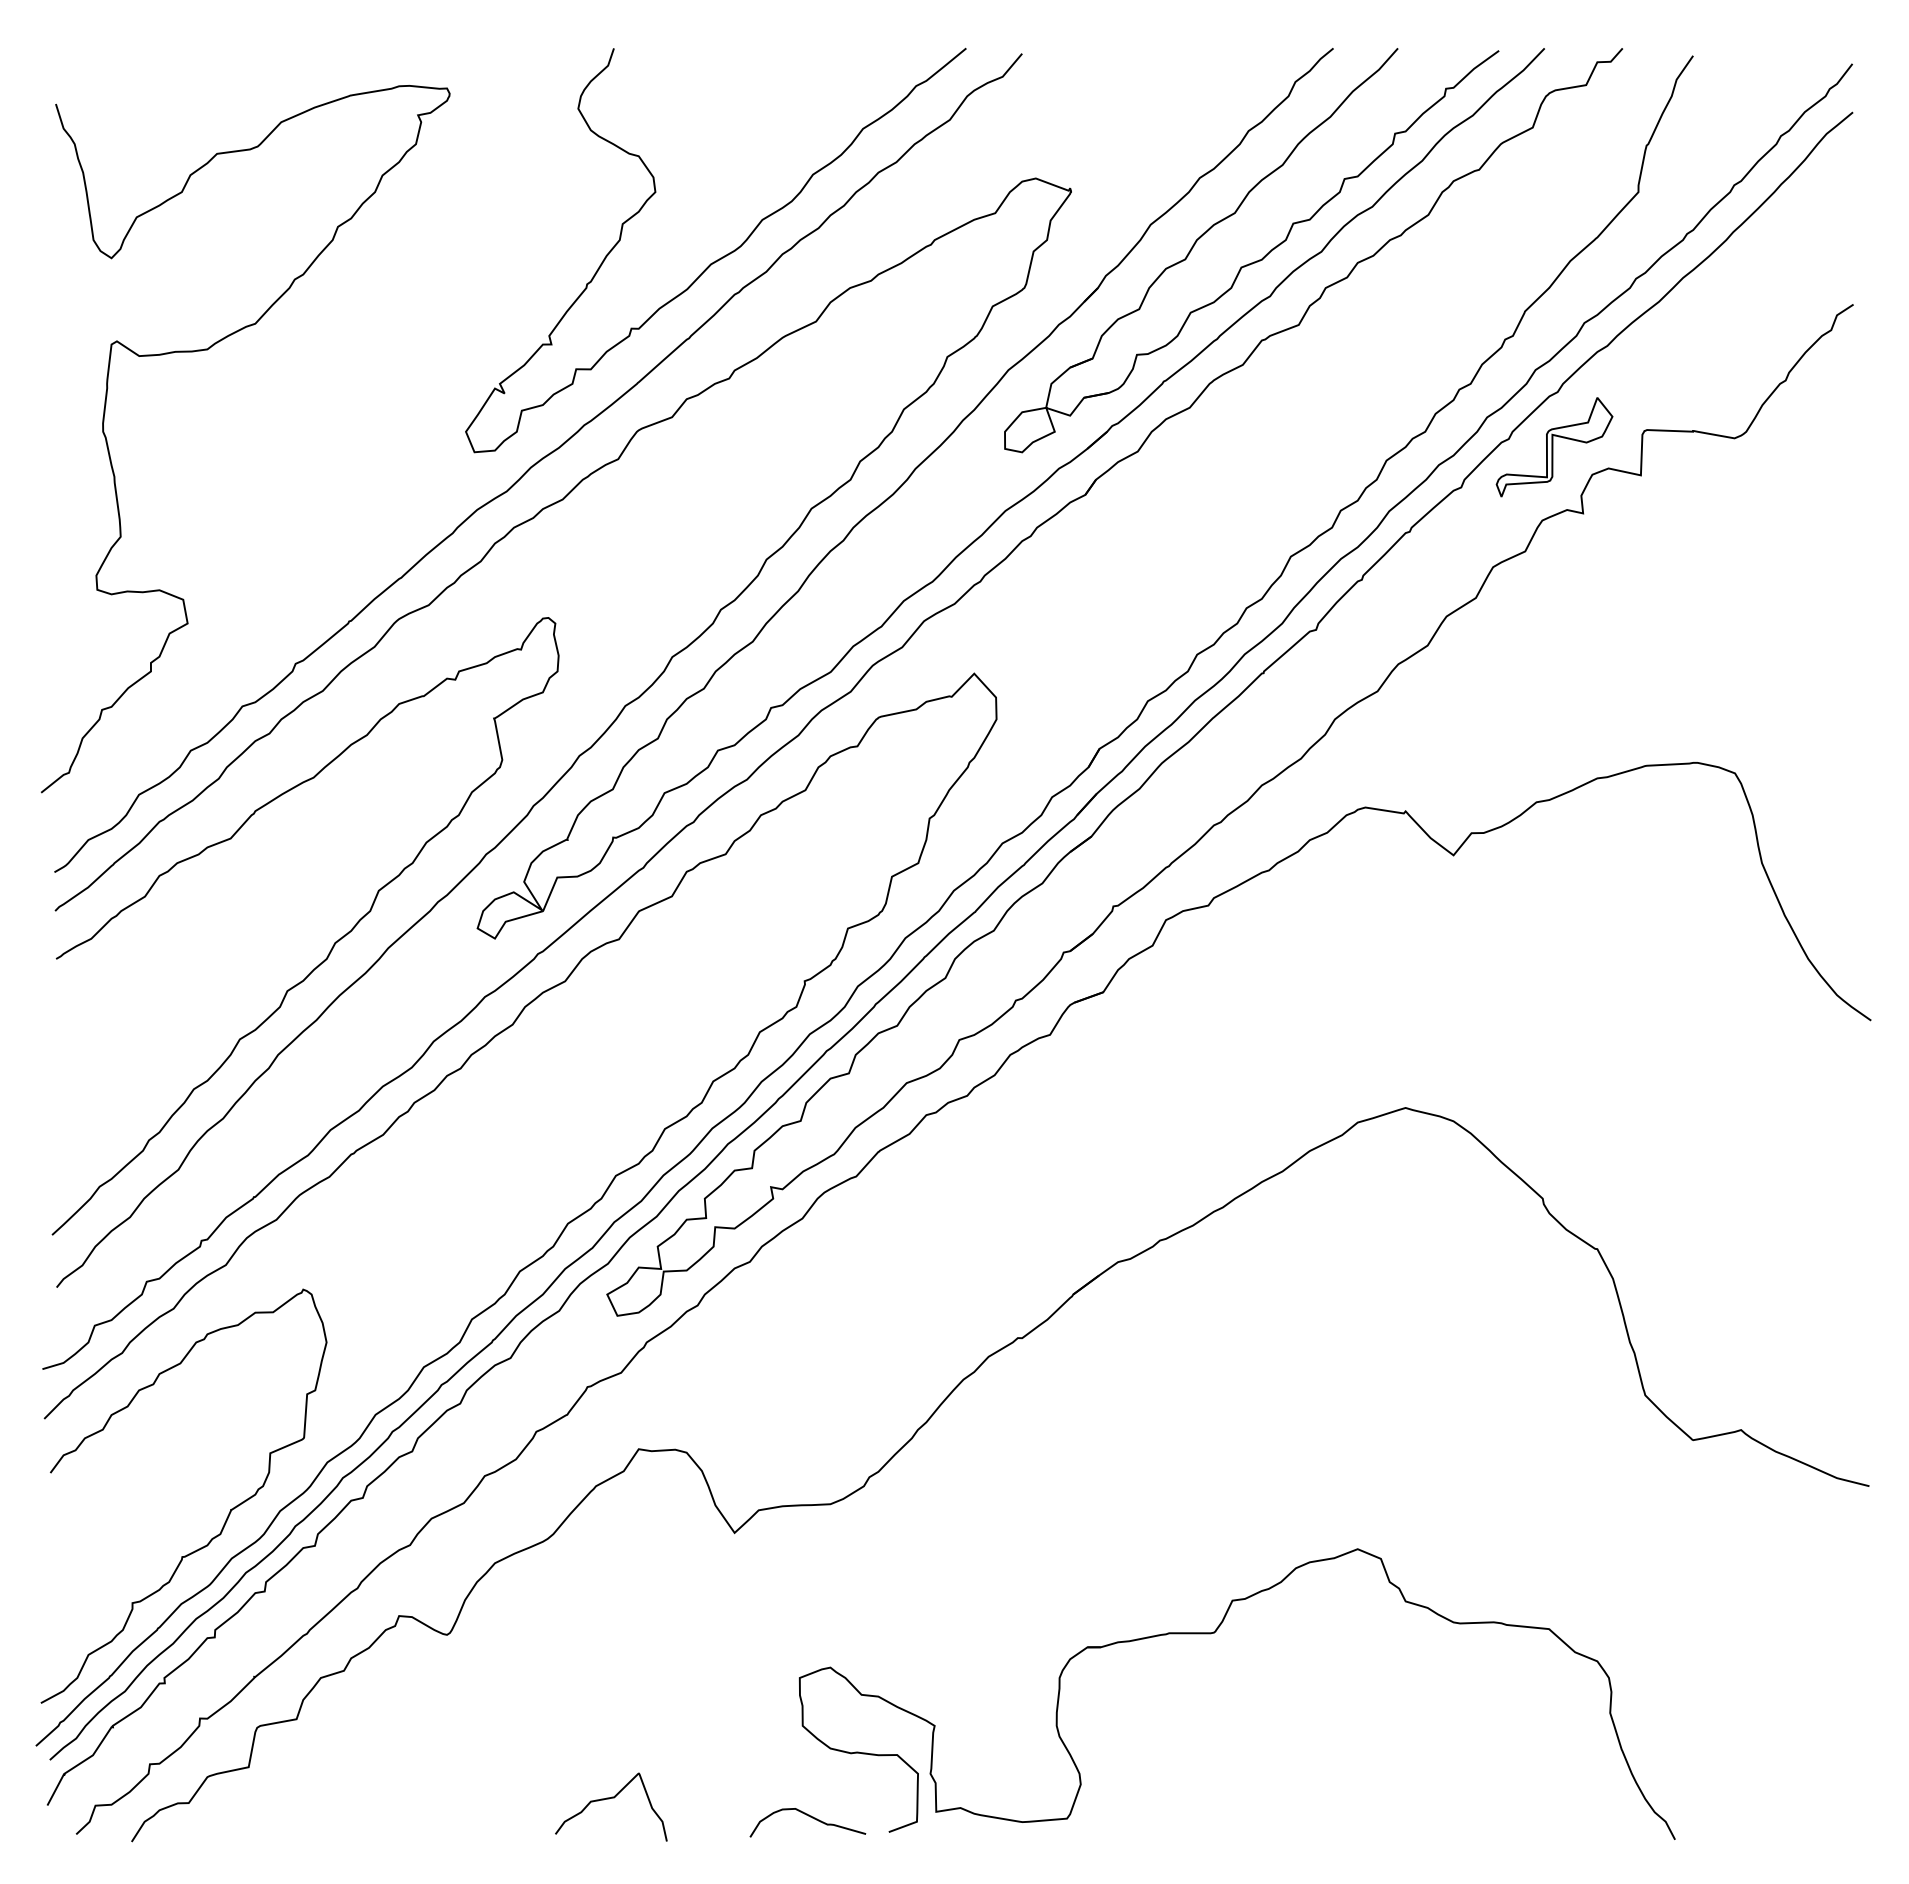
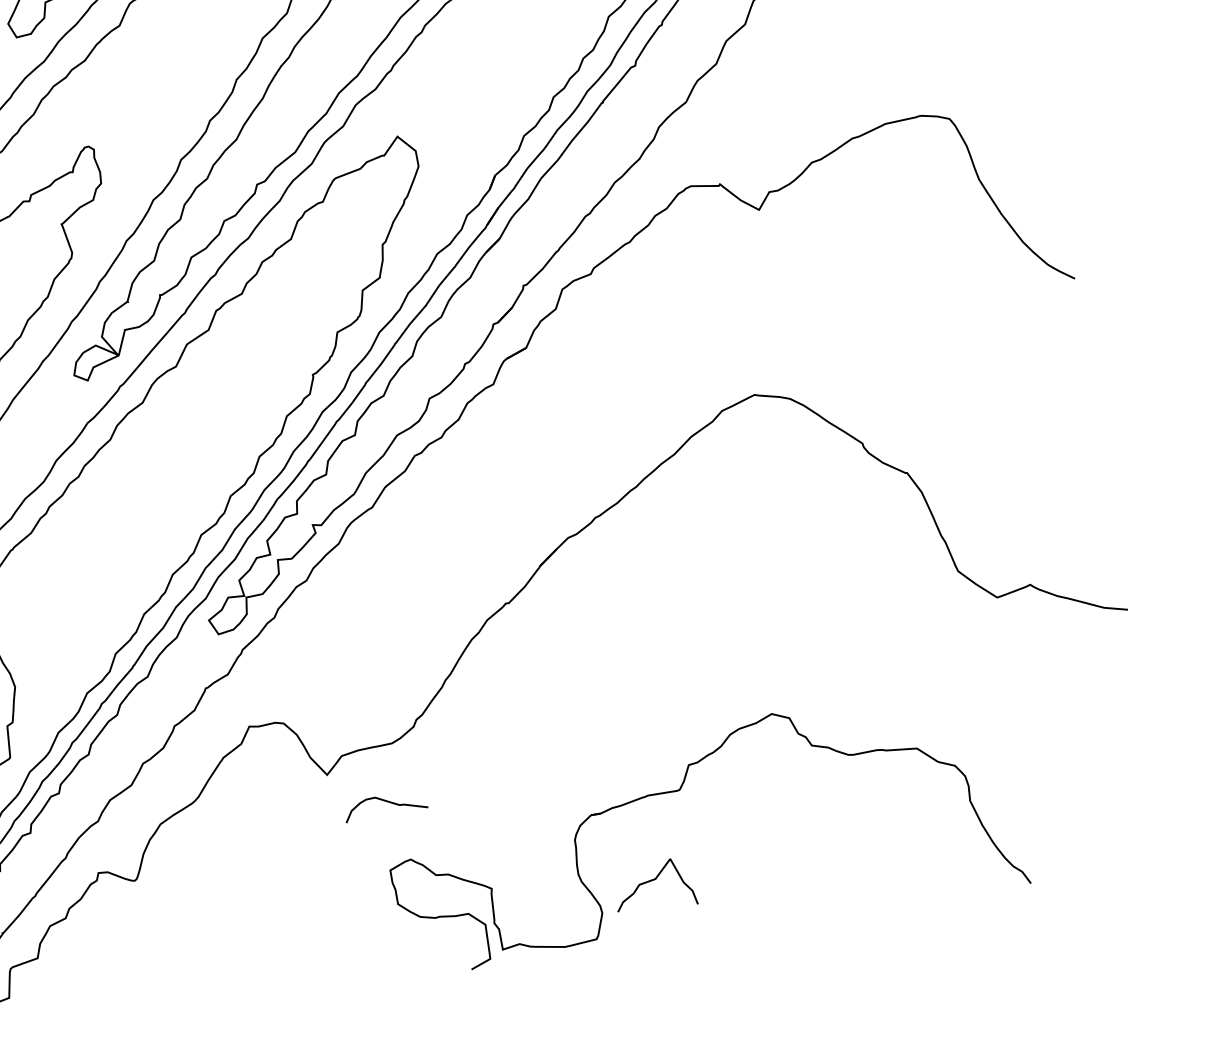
curve: (609, 1799) -> (652, 881), moved
curve: (810, 1817) -> (386, 802), moved

